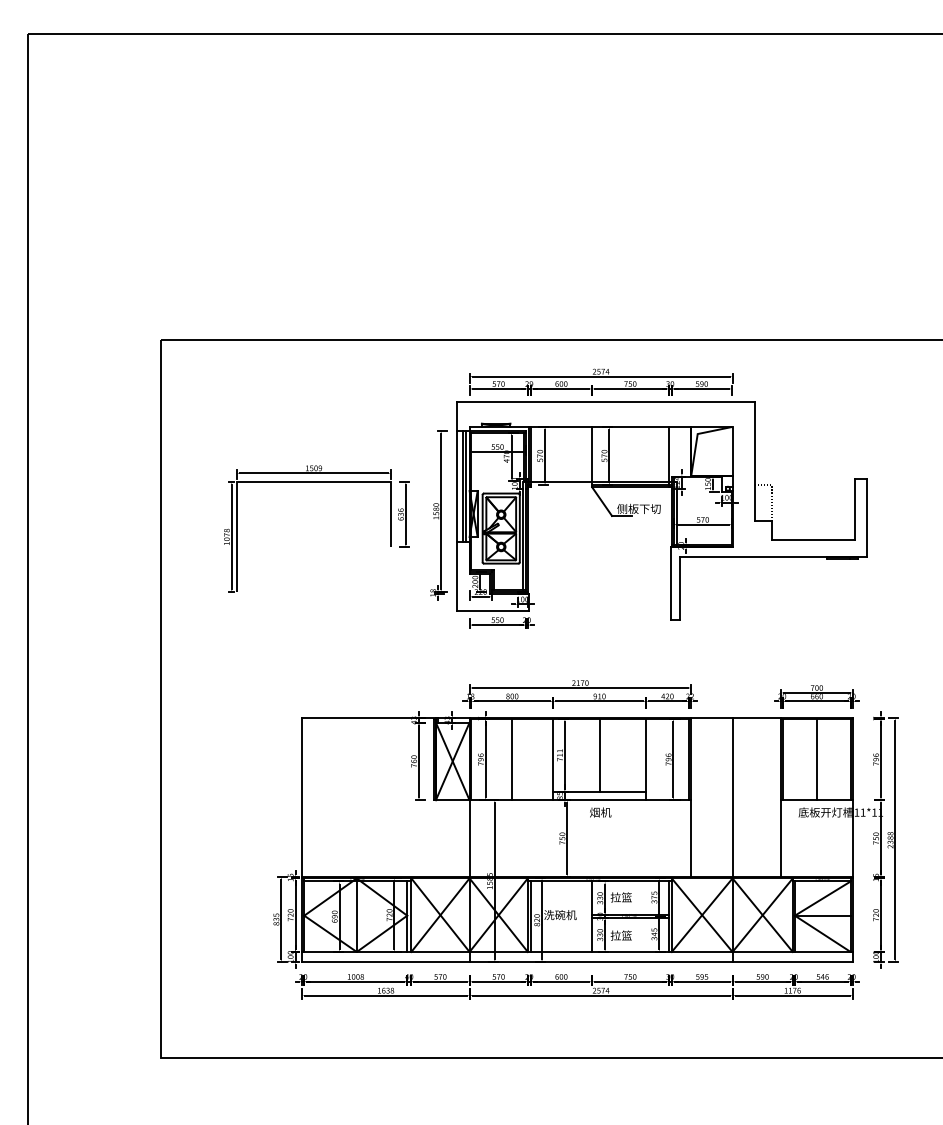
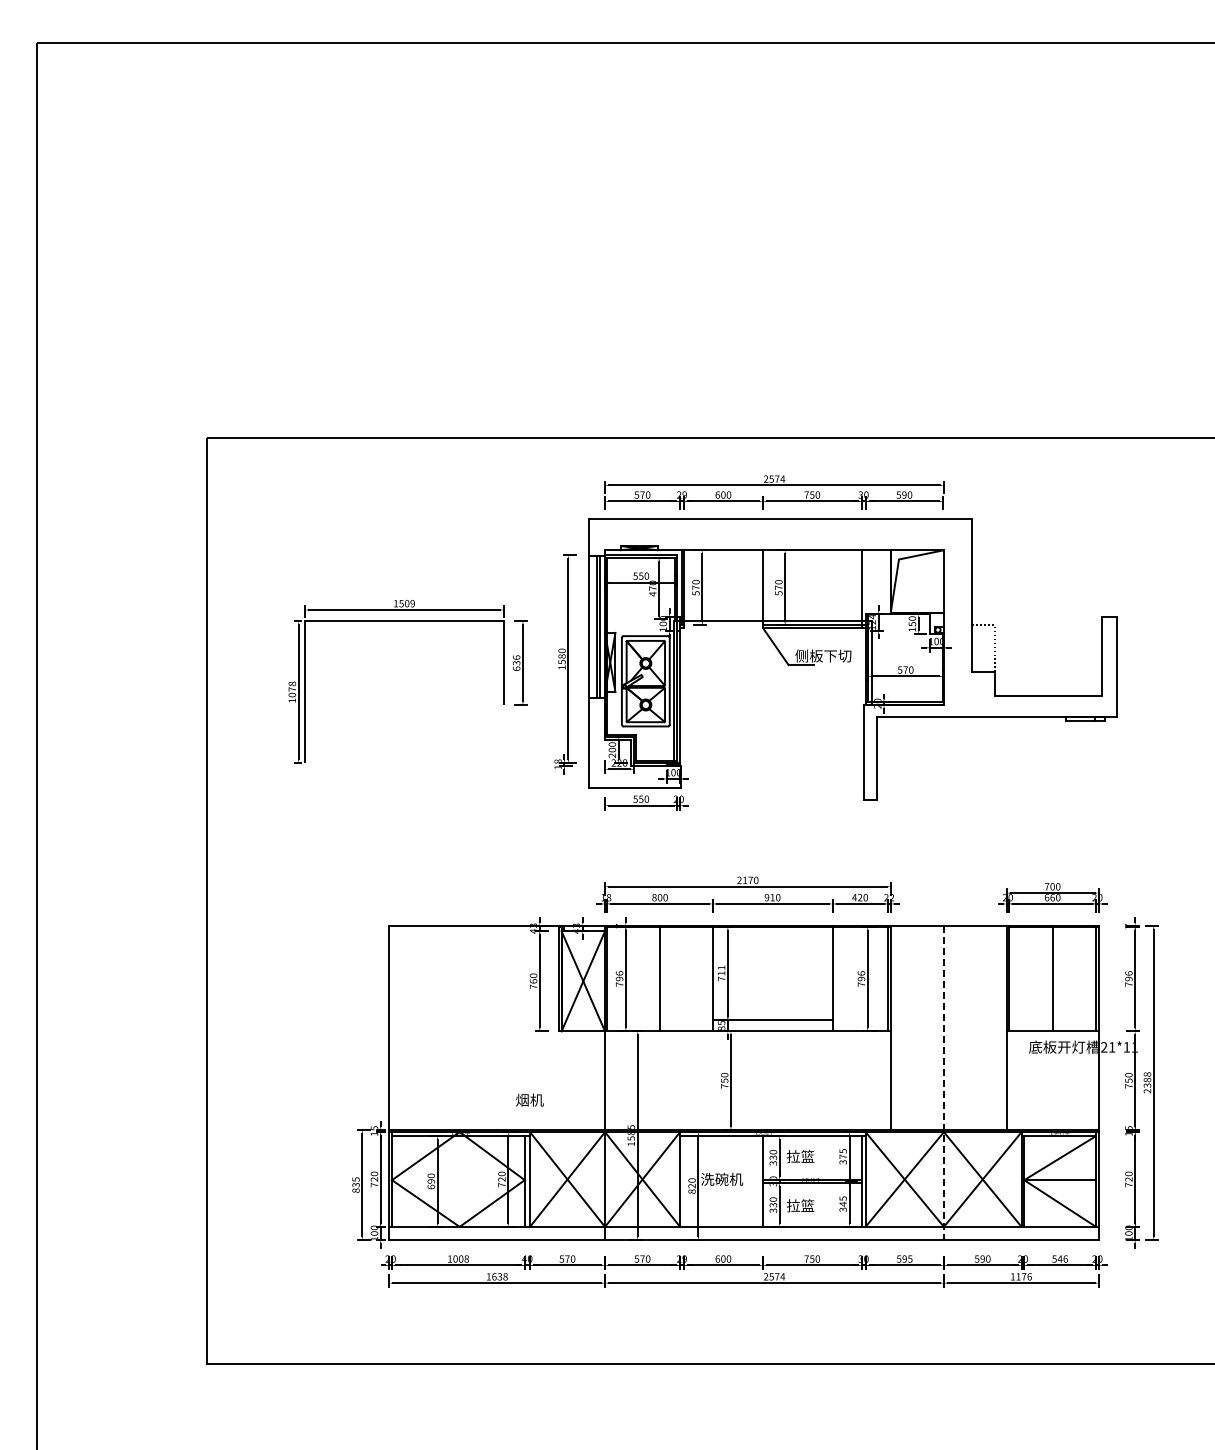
line: (599, 755) -> (772, 973), removed
text: (600, 811) -> (529, 1099), moved
text: (857, 812) -> (1104, 1047), 11*11 -> 21*11
line: (732, 840) -> (943, 1083), solid -> dashed
line: (356, 915) -> (459, 1179), removed
line: (530, 916) -> (683, 1181), removed

